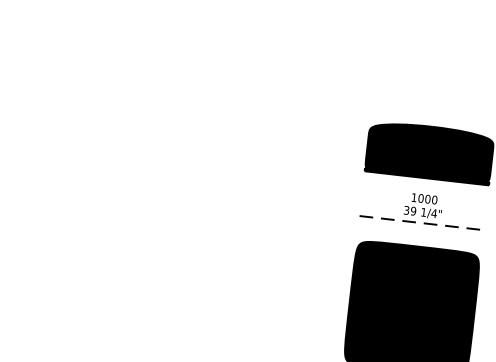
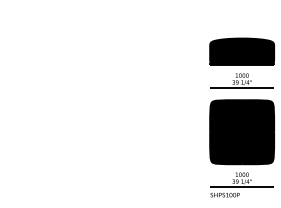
line: (422, 223) -> (242, 88), dashed -> solid

